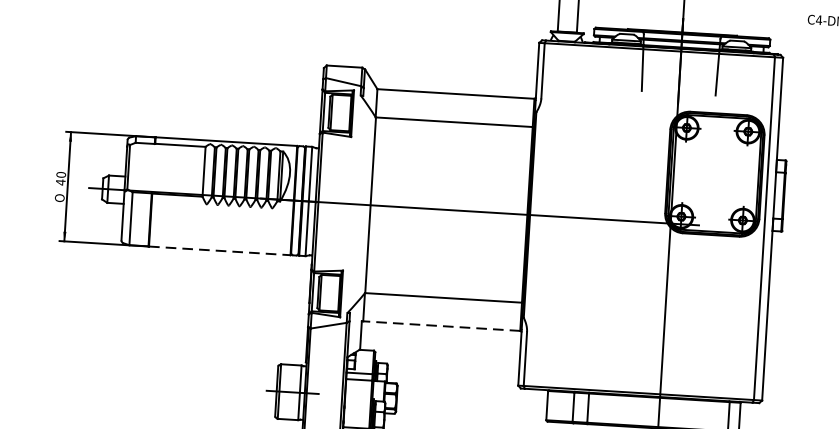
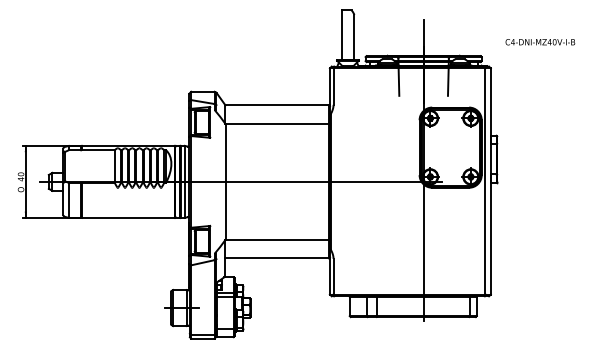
line: (220, 250) -> (128, 217), dashed -> solid
line: (442, 326) -> (277, 258), dashed -> solid

